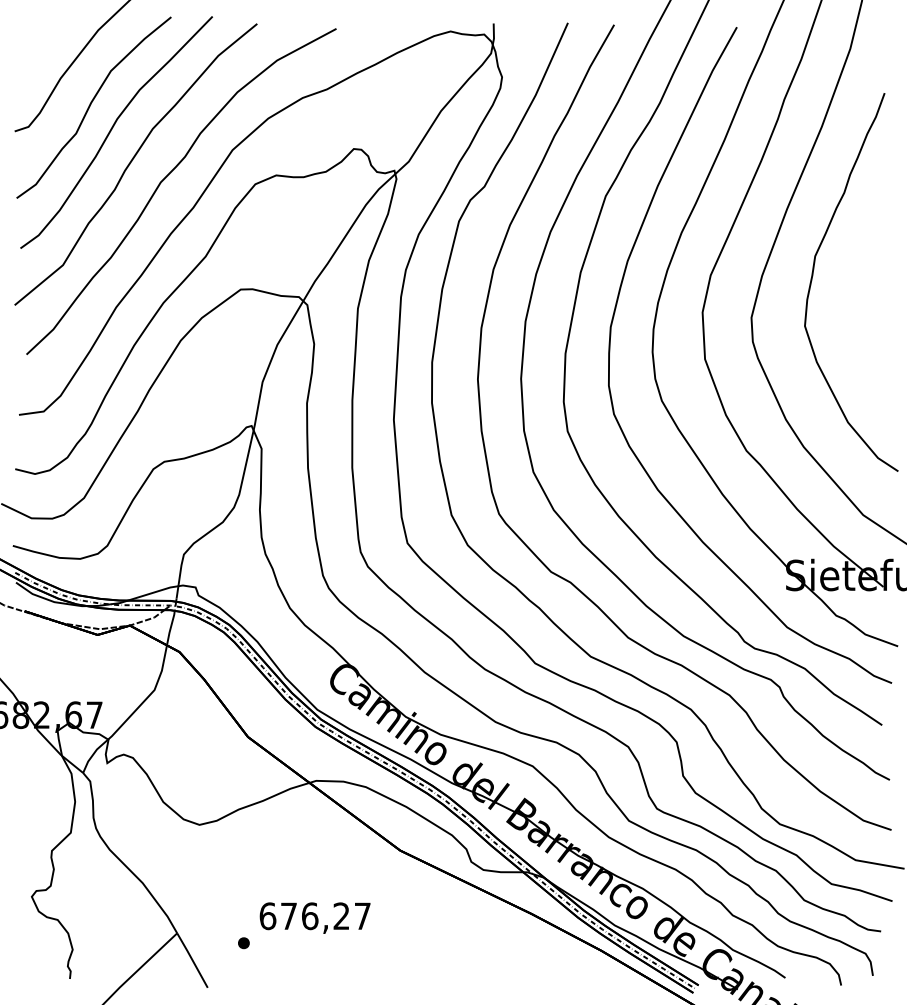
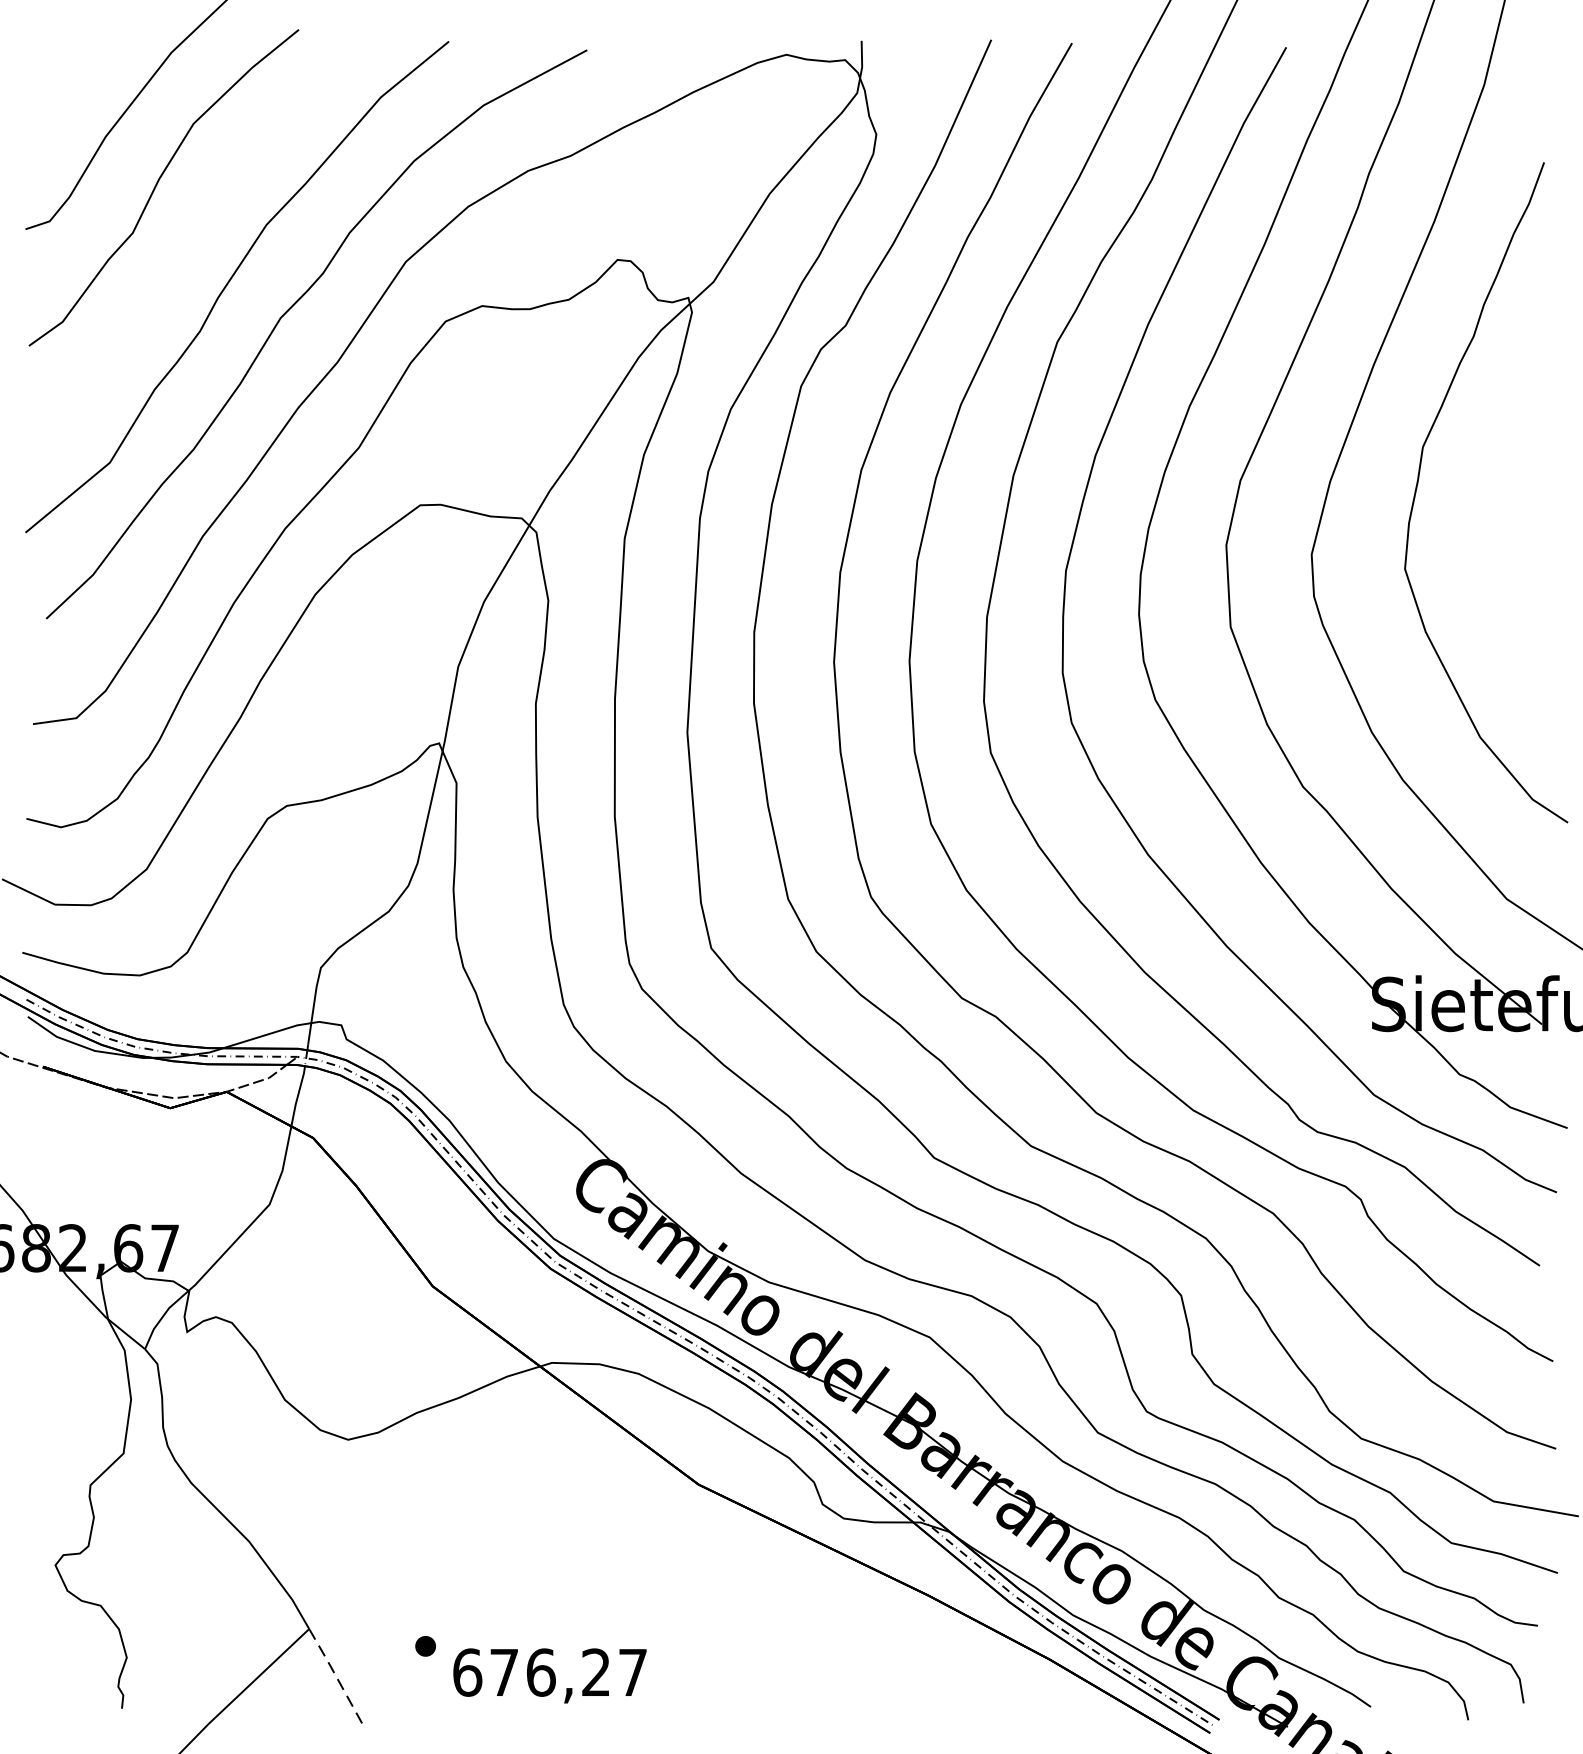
curve: (112, 129) -> (196, 225), removed
text: (314, 917) -> (548, 1674), moved
line: (192, 960) -> (335, 1676), solid -> dashed

